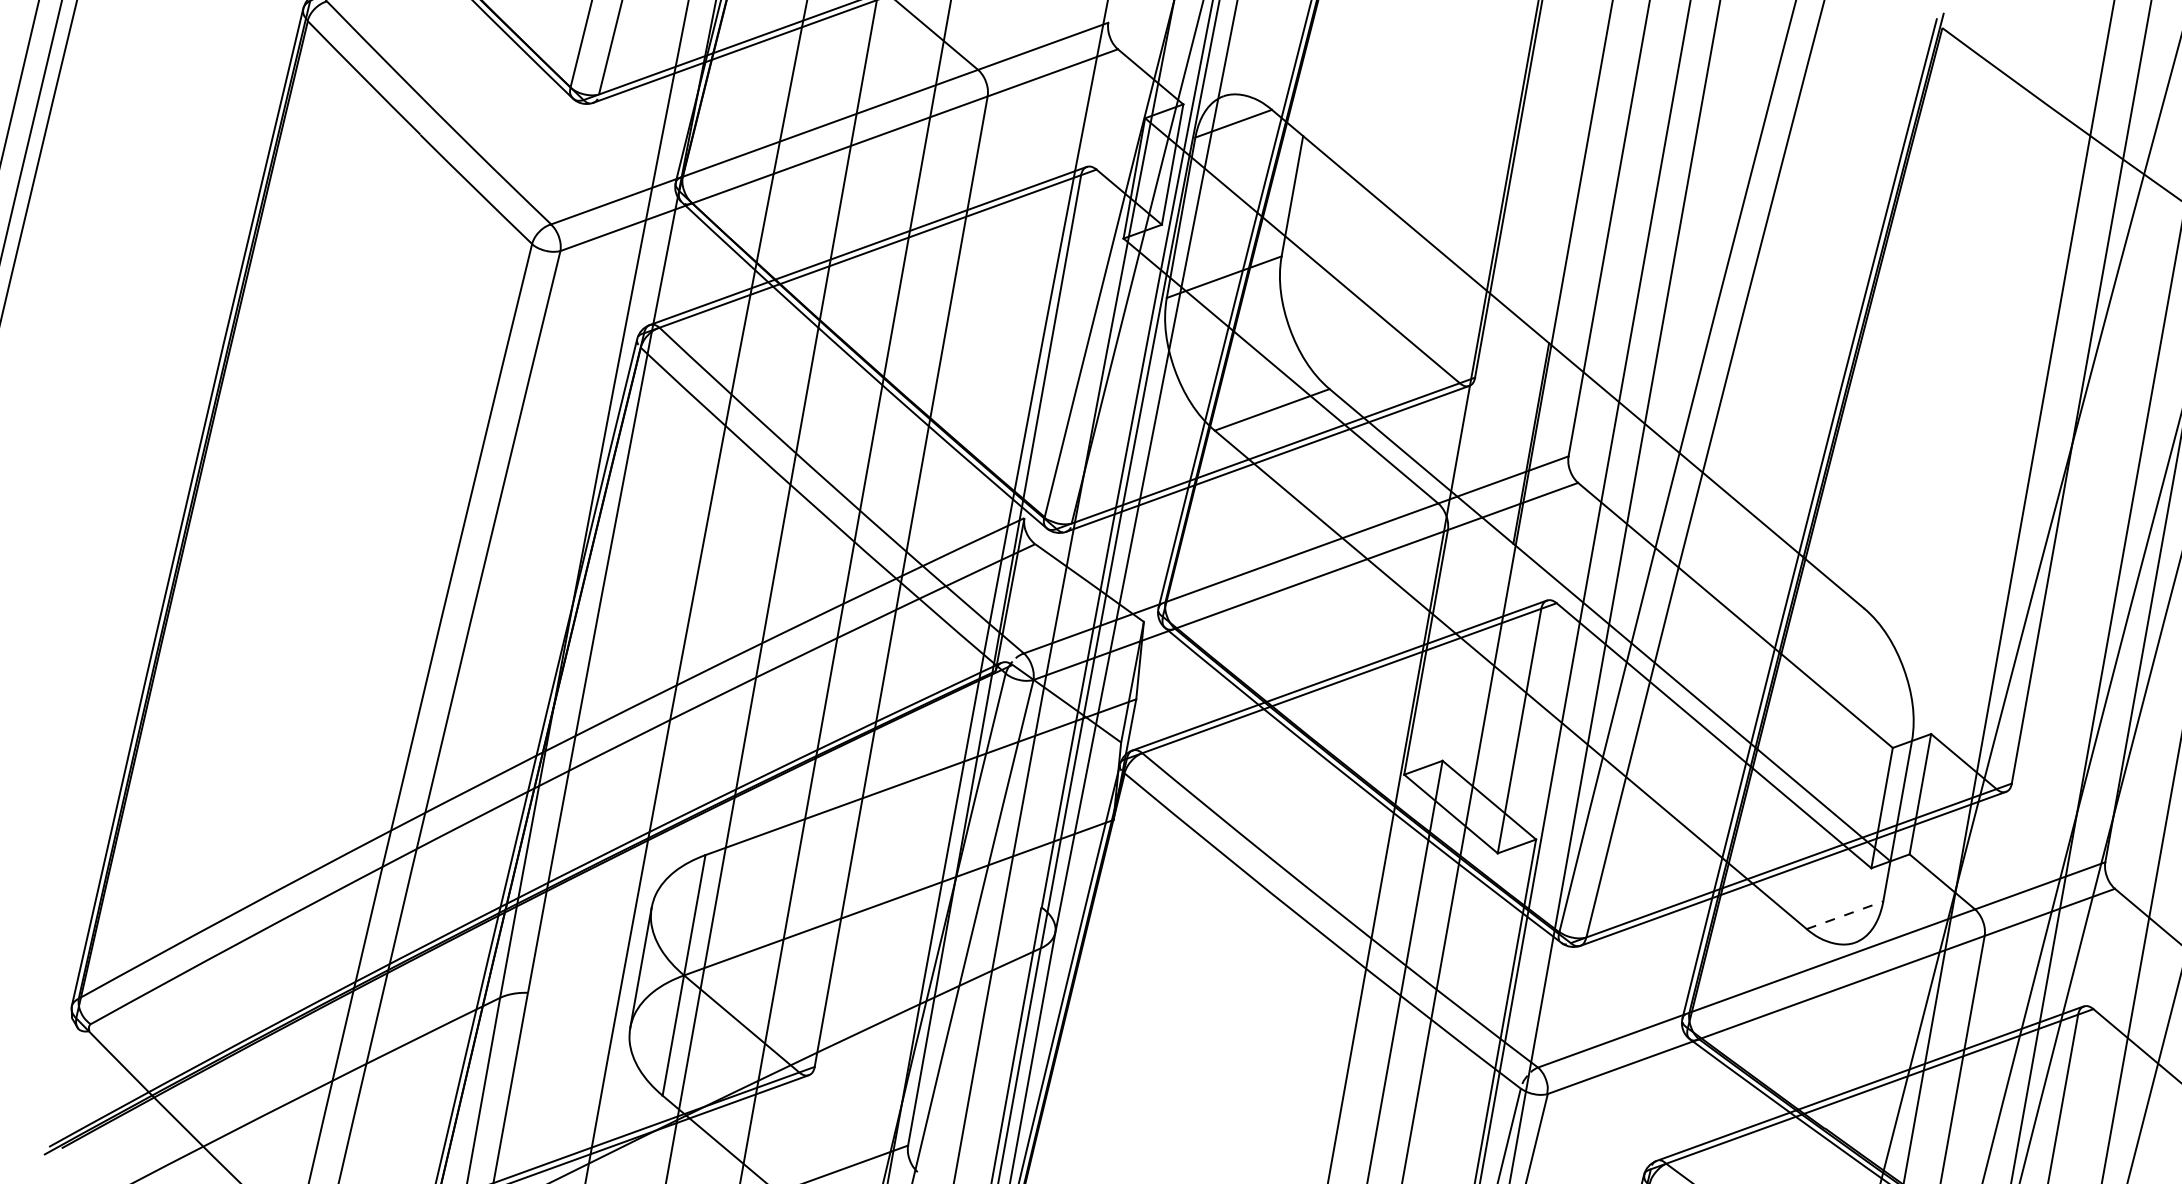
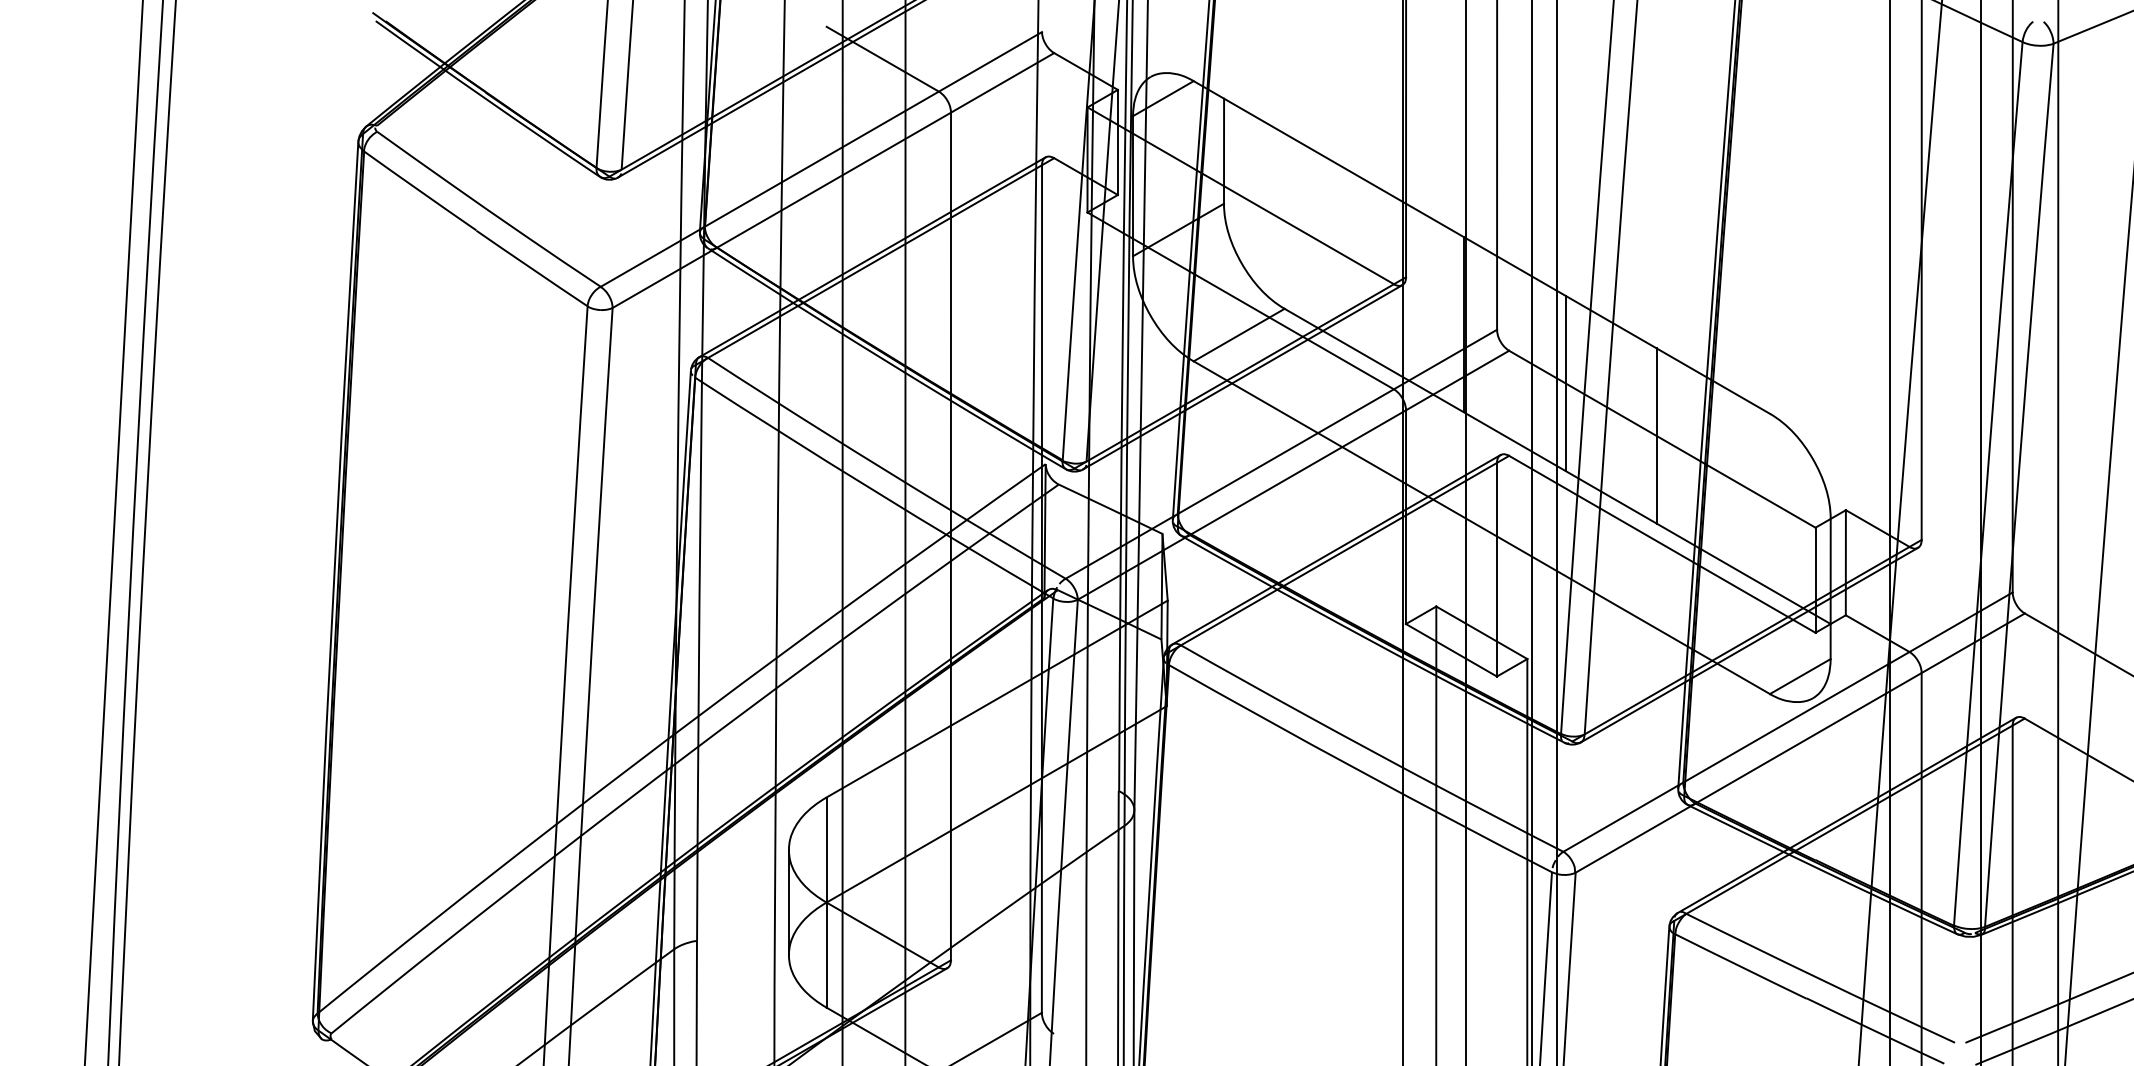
line: (1635, 531) -> (1565, 383), added
line: (1729, 609) -> (1656, 435), added
line: (1845, 915) -> (1800, 676), dashed -> solid

